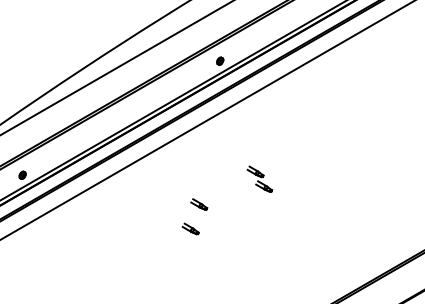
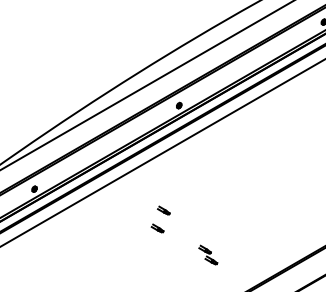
part: (260, 178) -> (208, 254), moved

